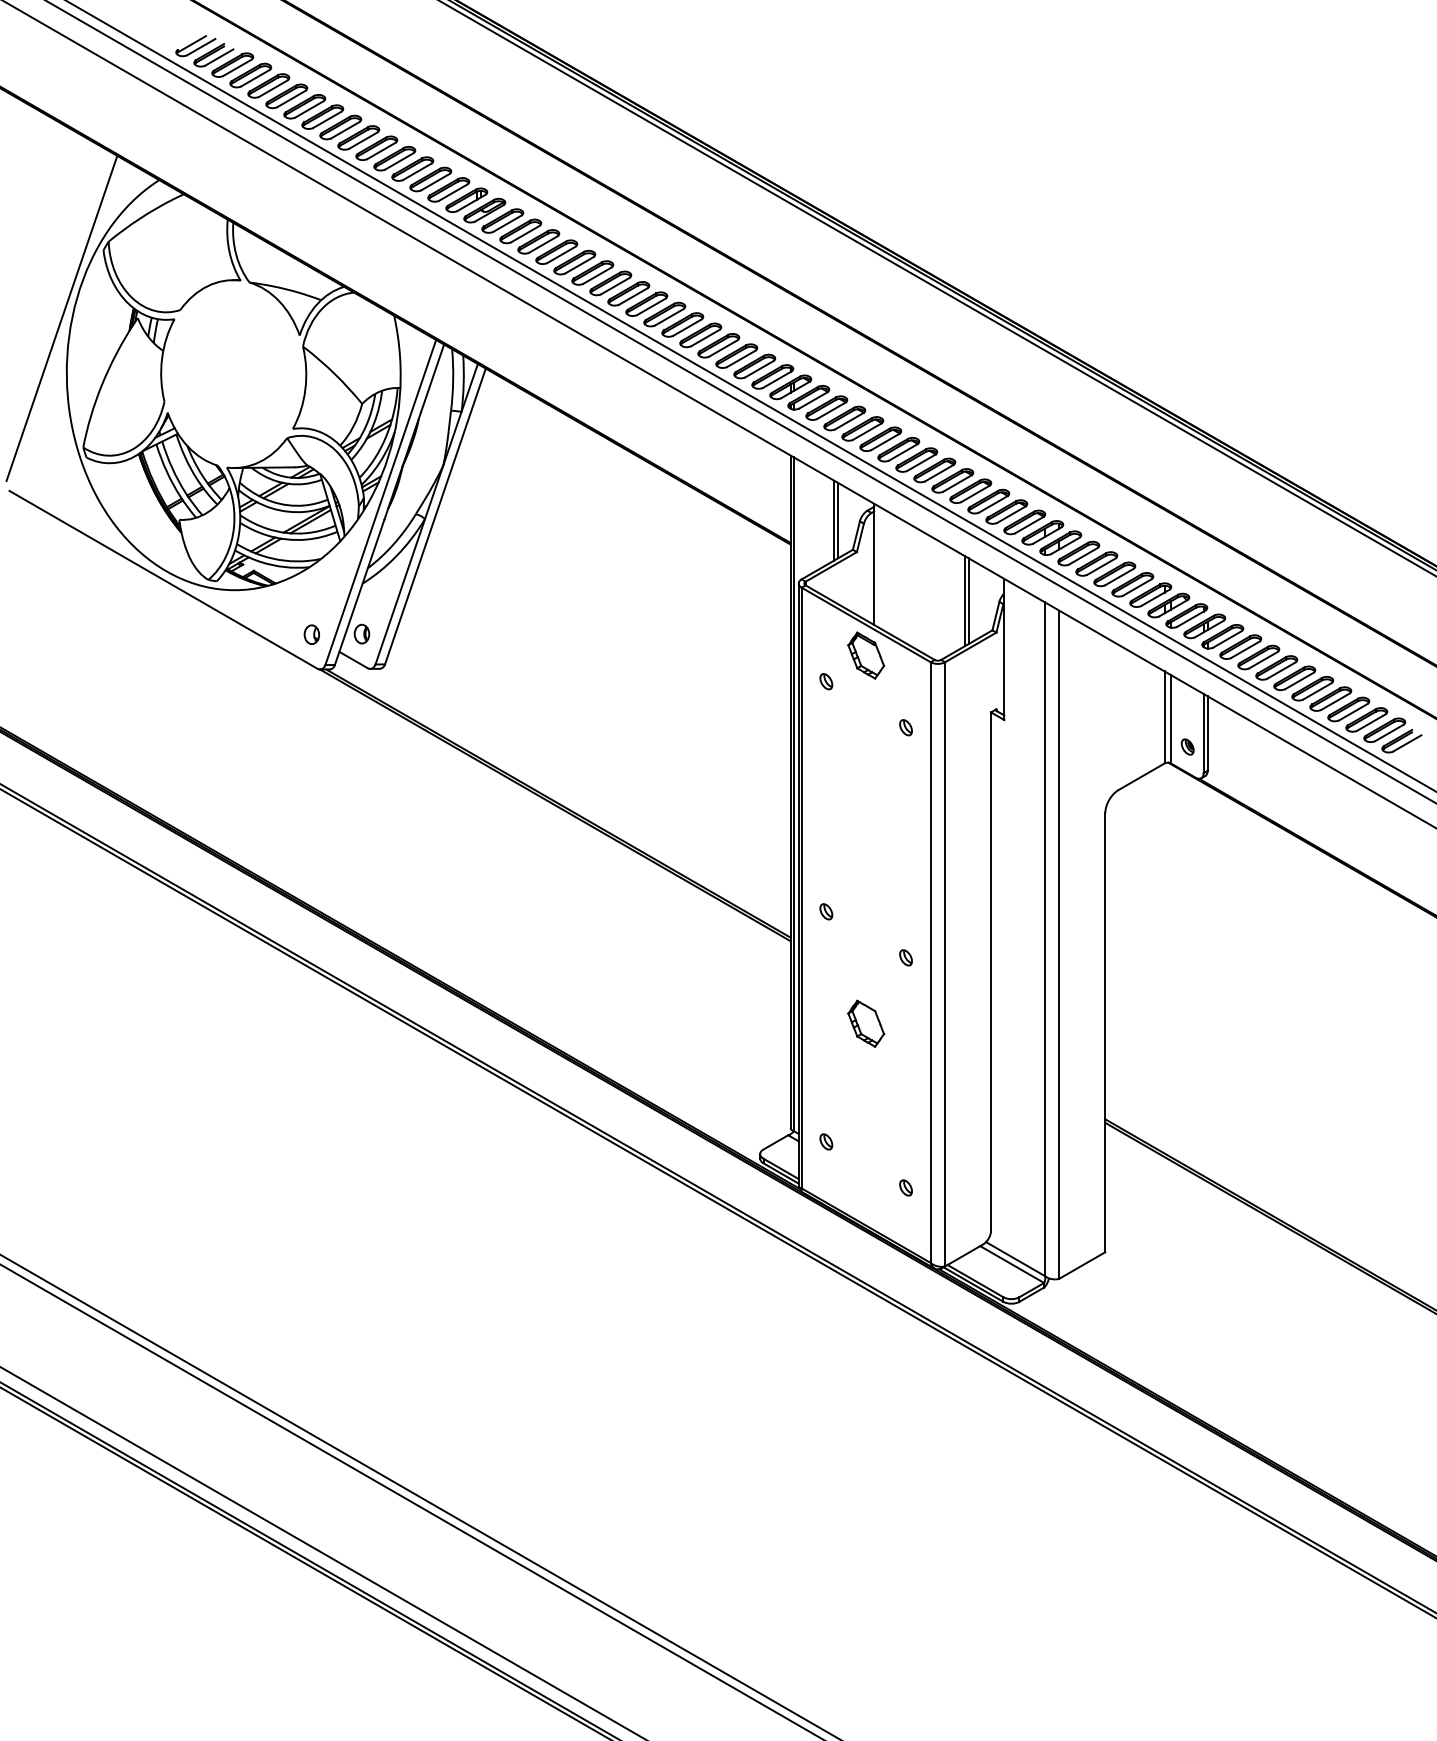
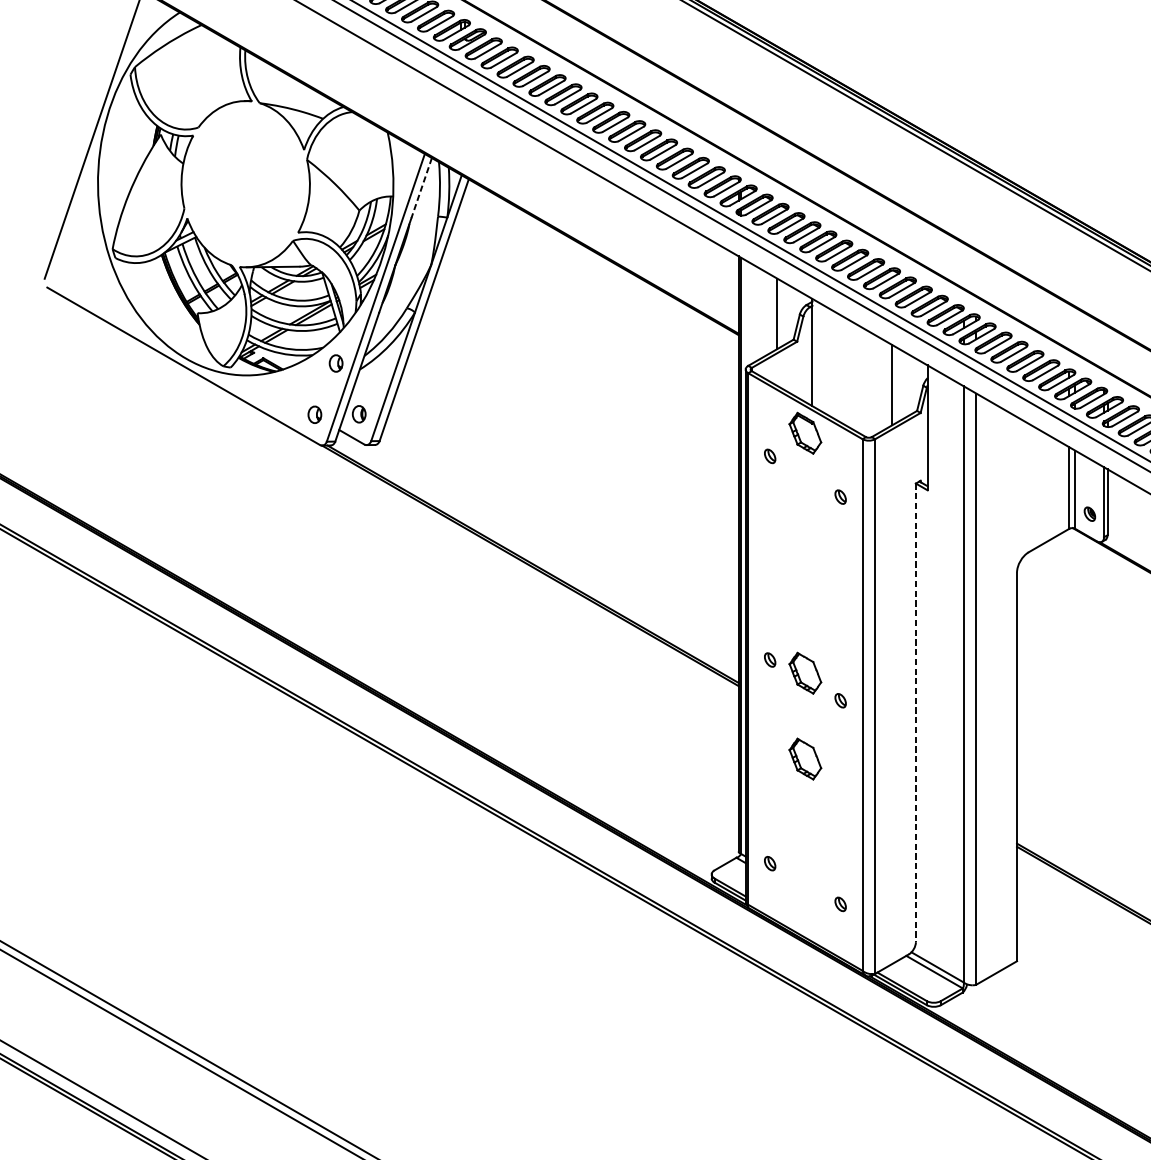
line: (432, 378) -> (421, 188), solid -> dashed
line: (838, 520) -> (780, 313), removed
part: (335, 576) -> (335, 363), added
line: (968, 601) -> (895, 385), removed
part: (866, 926) -> (805, 673), added
line: (991, 972) -> (916, 713), solid -> dashed

